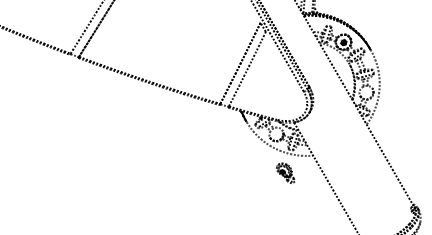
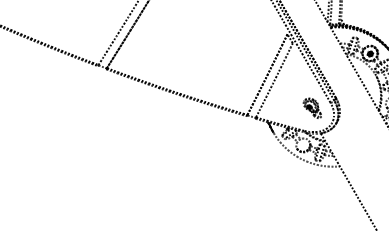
part: (285, 172) -> (312, 107), moved

